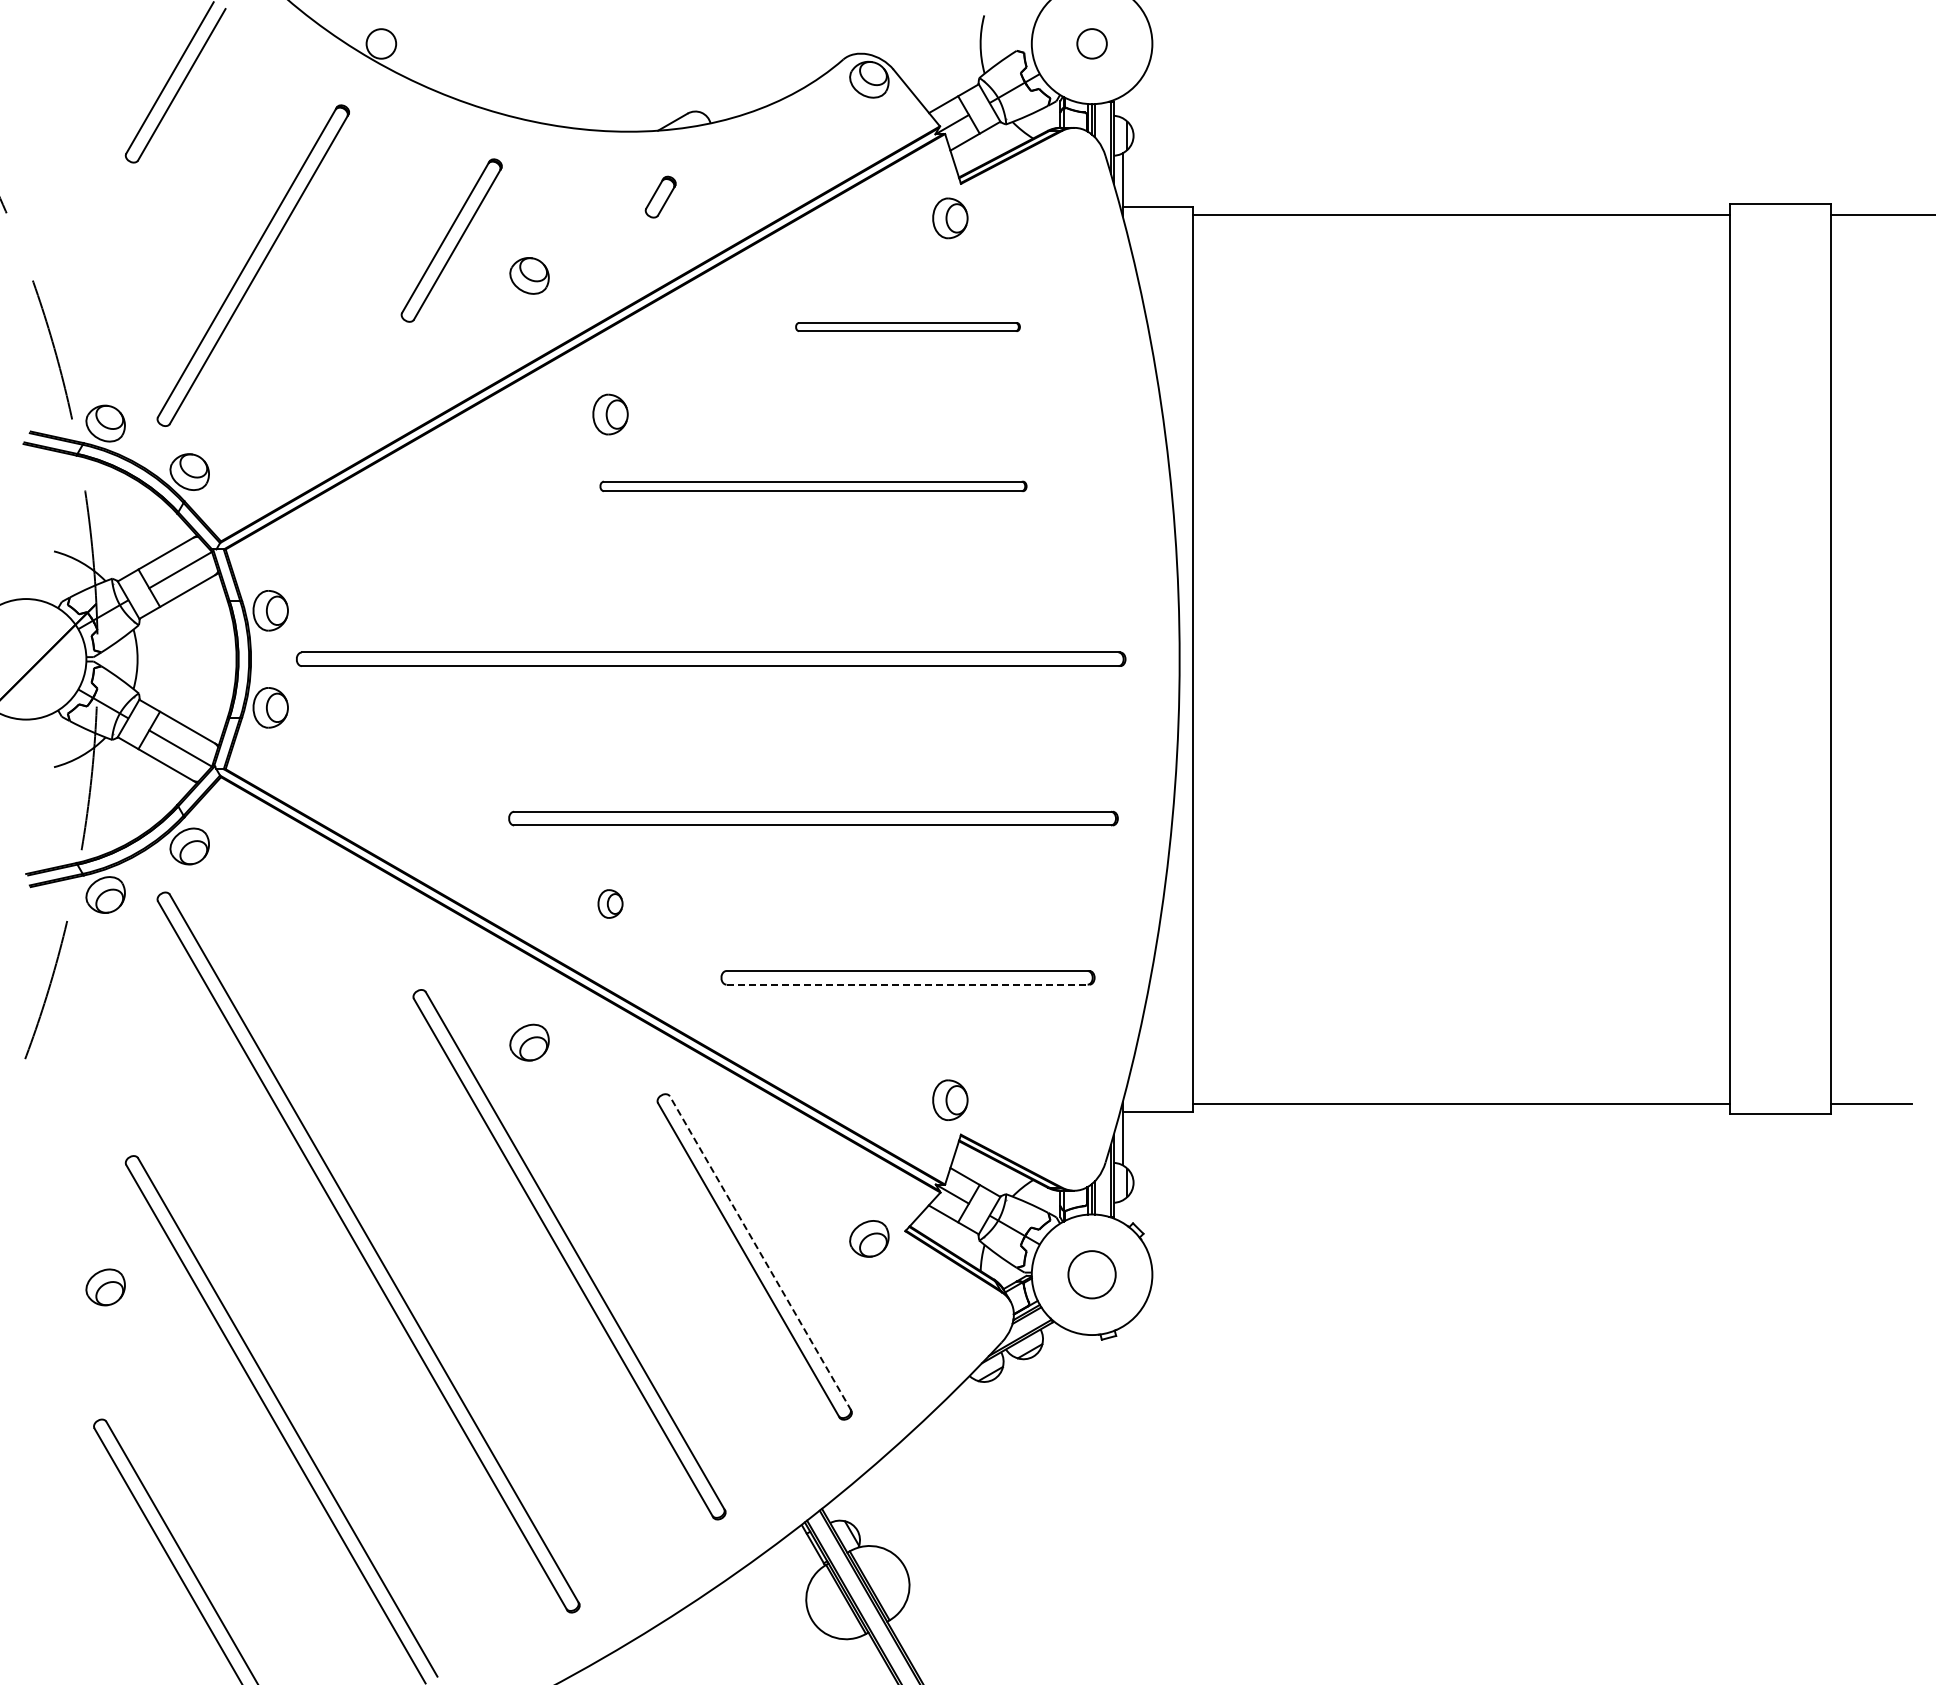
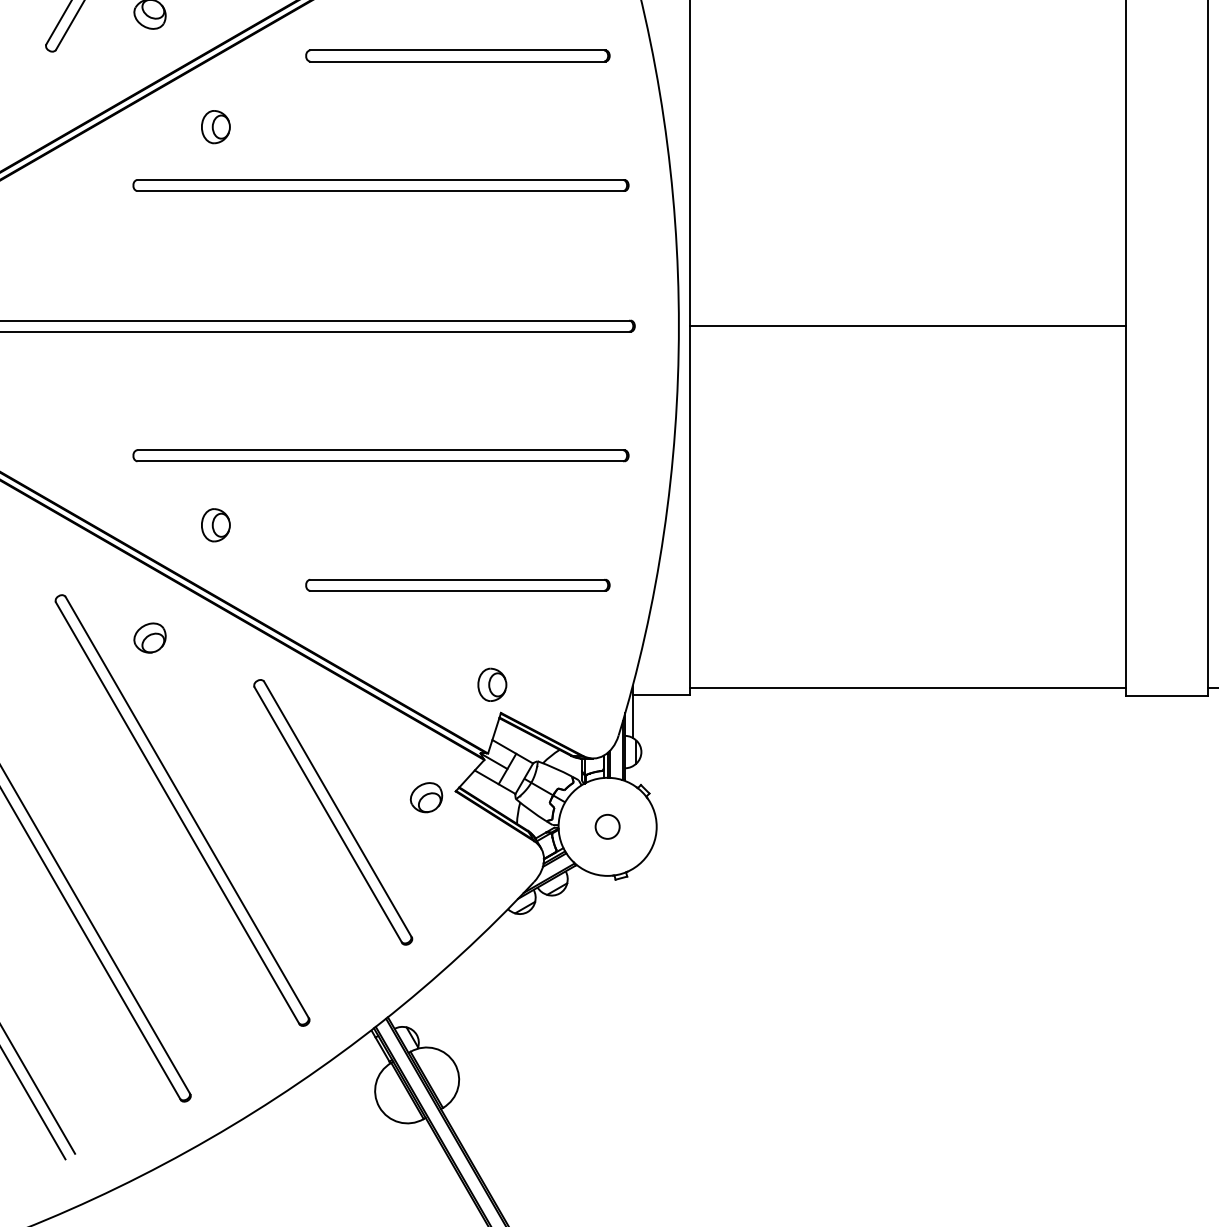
part: (907, 326) -> (457, 55), size x1.67
part: (813, 486) -> (381, 185), size x1.43
line: (1461, 659) -> (908, 326), added
part: (610, 903) -> (215, 524), size x1.43
line: (908, 984) -> (458, 590), dashed -> solid
line: (760, 1253) -> (337, 809), dashed -> solid
circle: (1091, 1274) -> (607, 826), size x0.62

